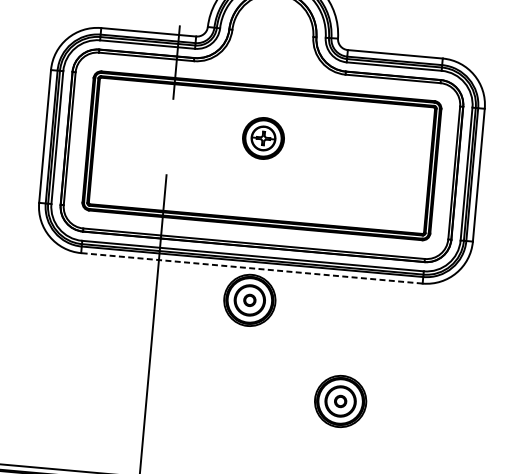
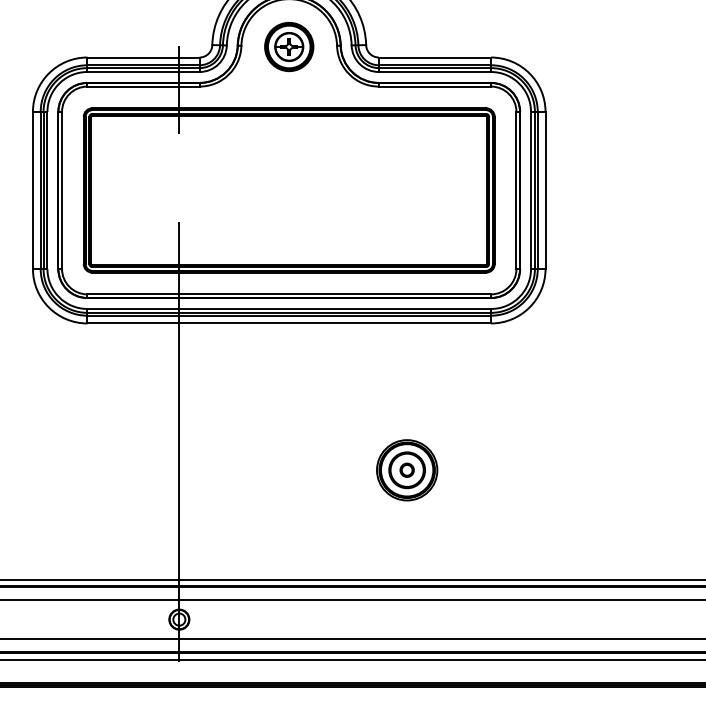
part: (263, 138) -> (289, 46), moved
line: (252, 268) -> (289, 323), dashed -> solid
part: (250, 300) -> (290, 361), removed

